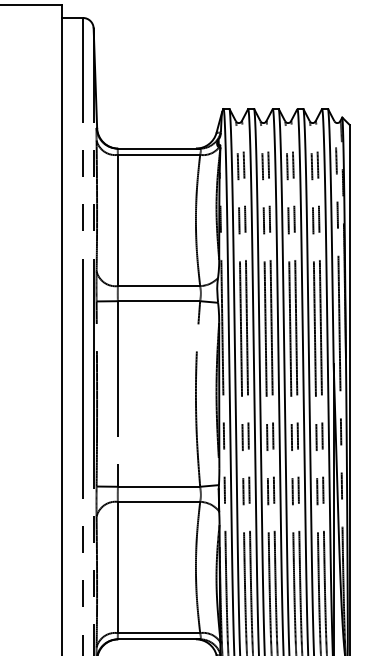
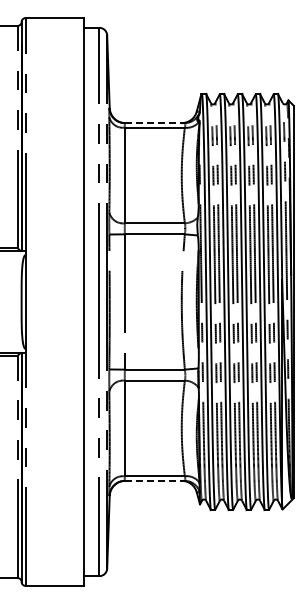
line: (158, 149) -> (154, 123), solid -> dashed
line: (158, 638) -> (154, 480), solid -> dashed

